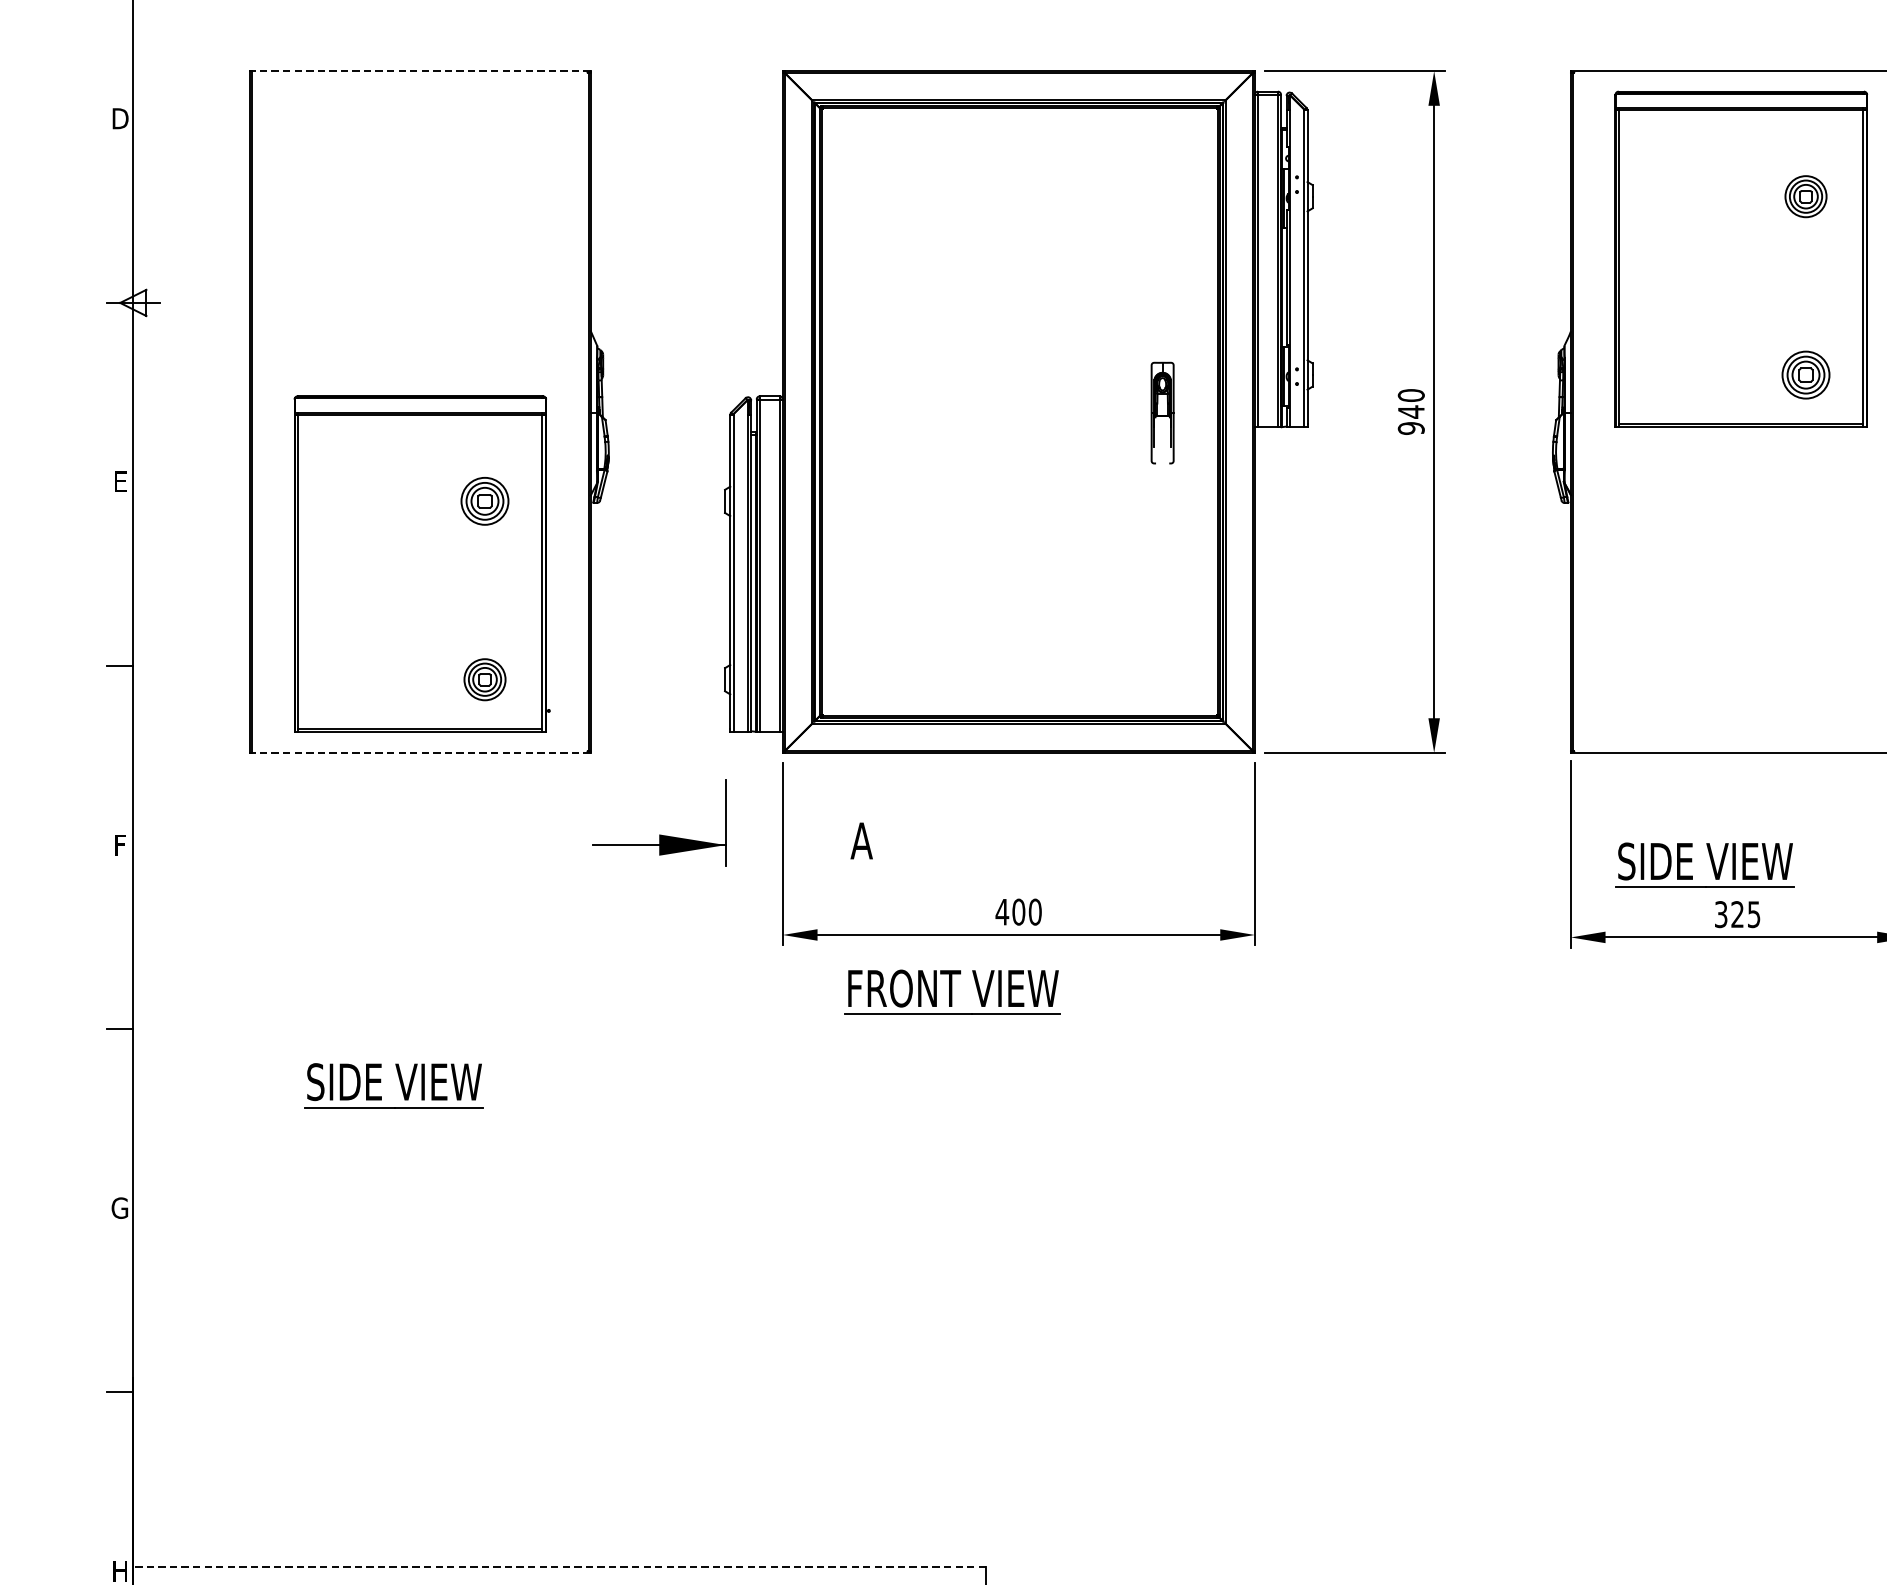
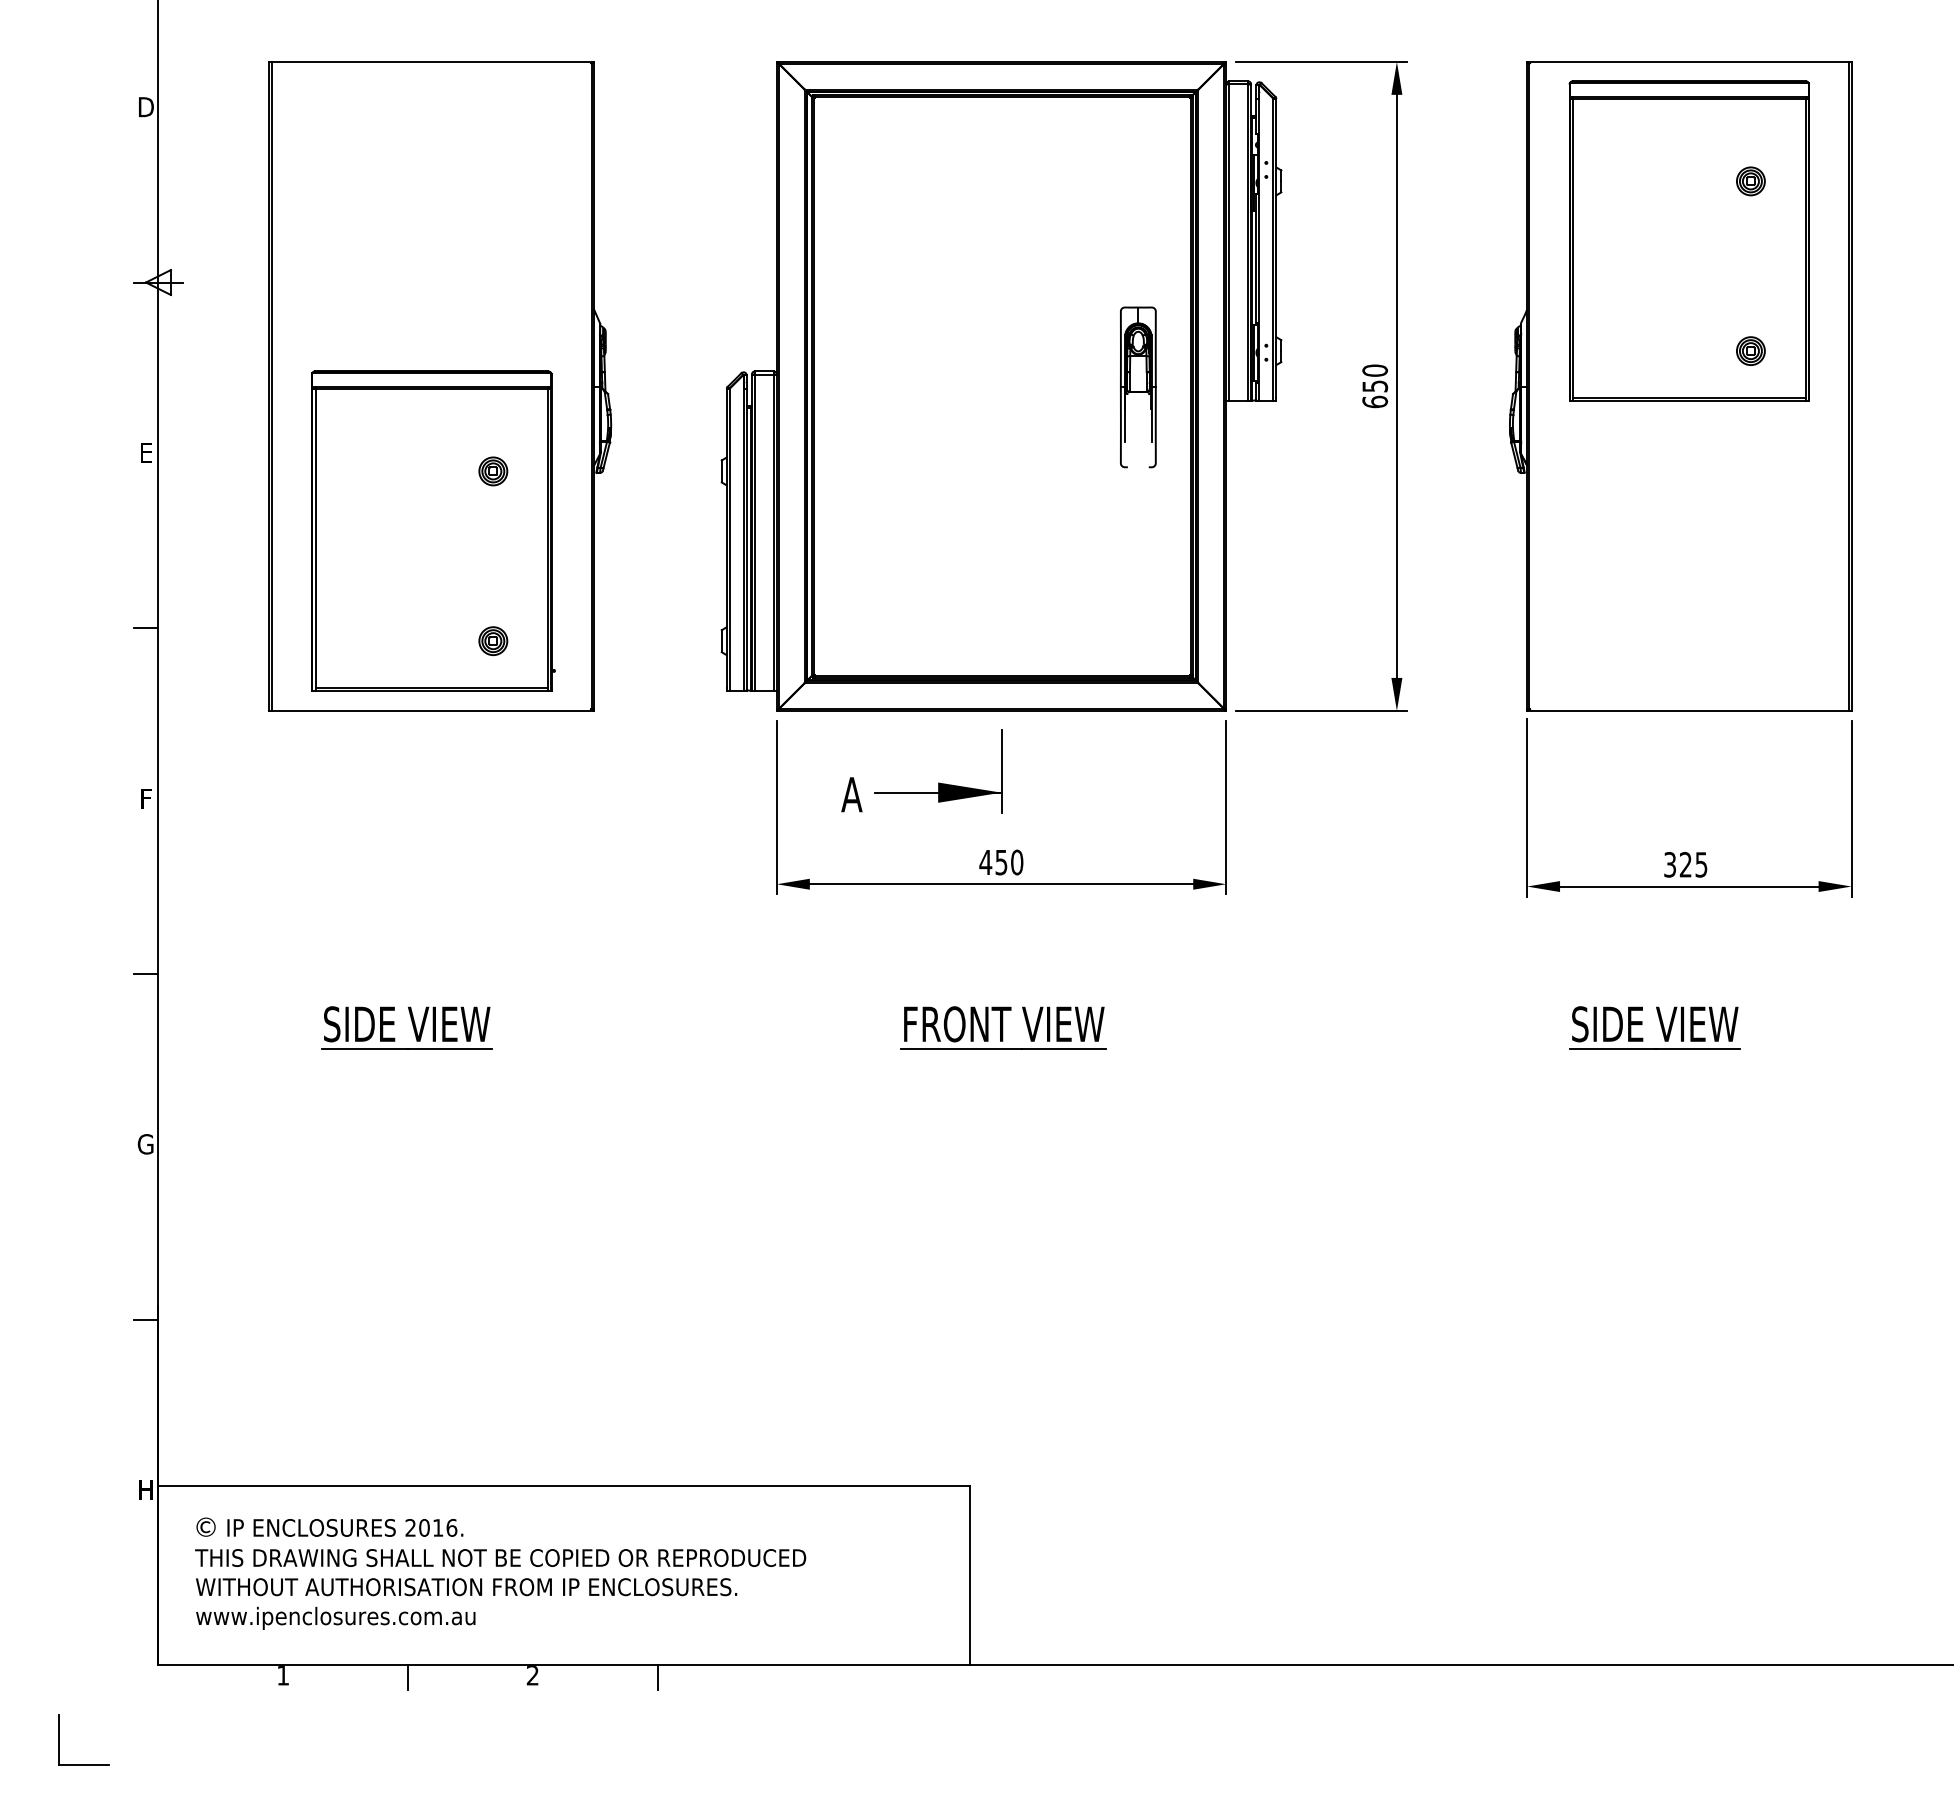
line: (421, 70) -> (432, 61), dashed -> solid
part: (1805, 196) -> (1750, 181), size x0.71
part: (1805, 374) -> (1750, 350), size x0.62
part: (1162, 413) -> (1138, 387), size x1.67
text: (1411, 420) -> (1375, 394), 940 -> 650
part: (485, 501) -> (493, 471), size x0.62
part: (485, 678) -> (493, 640), size x0.71
line: (421, 752) -> (432, 710), dashed -> solid
part: (659, 834) -> (938, 782), moved
part: (1711, 862) -> (1660, 1025), moved
text: (1018, 912) -> (1001, 862), 400 -> 450
part: (952, 991) -> (1003, 1027), moved
line: (559, 1566) -> (564, 1485), dashed -> solid

